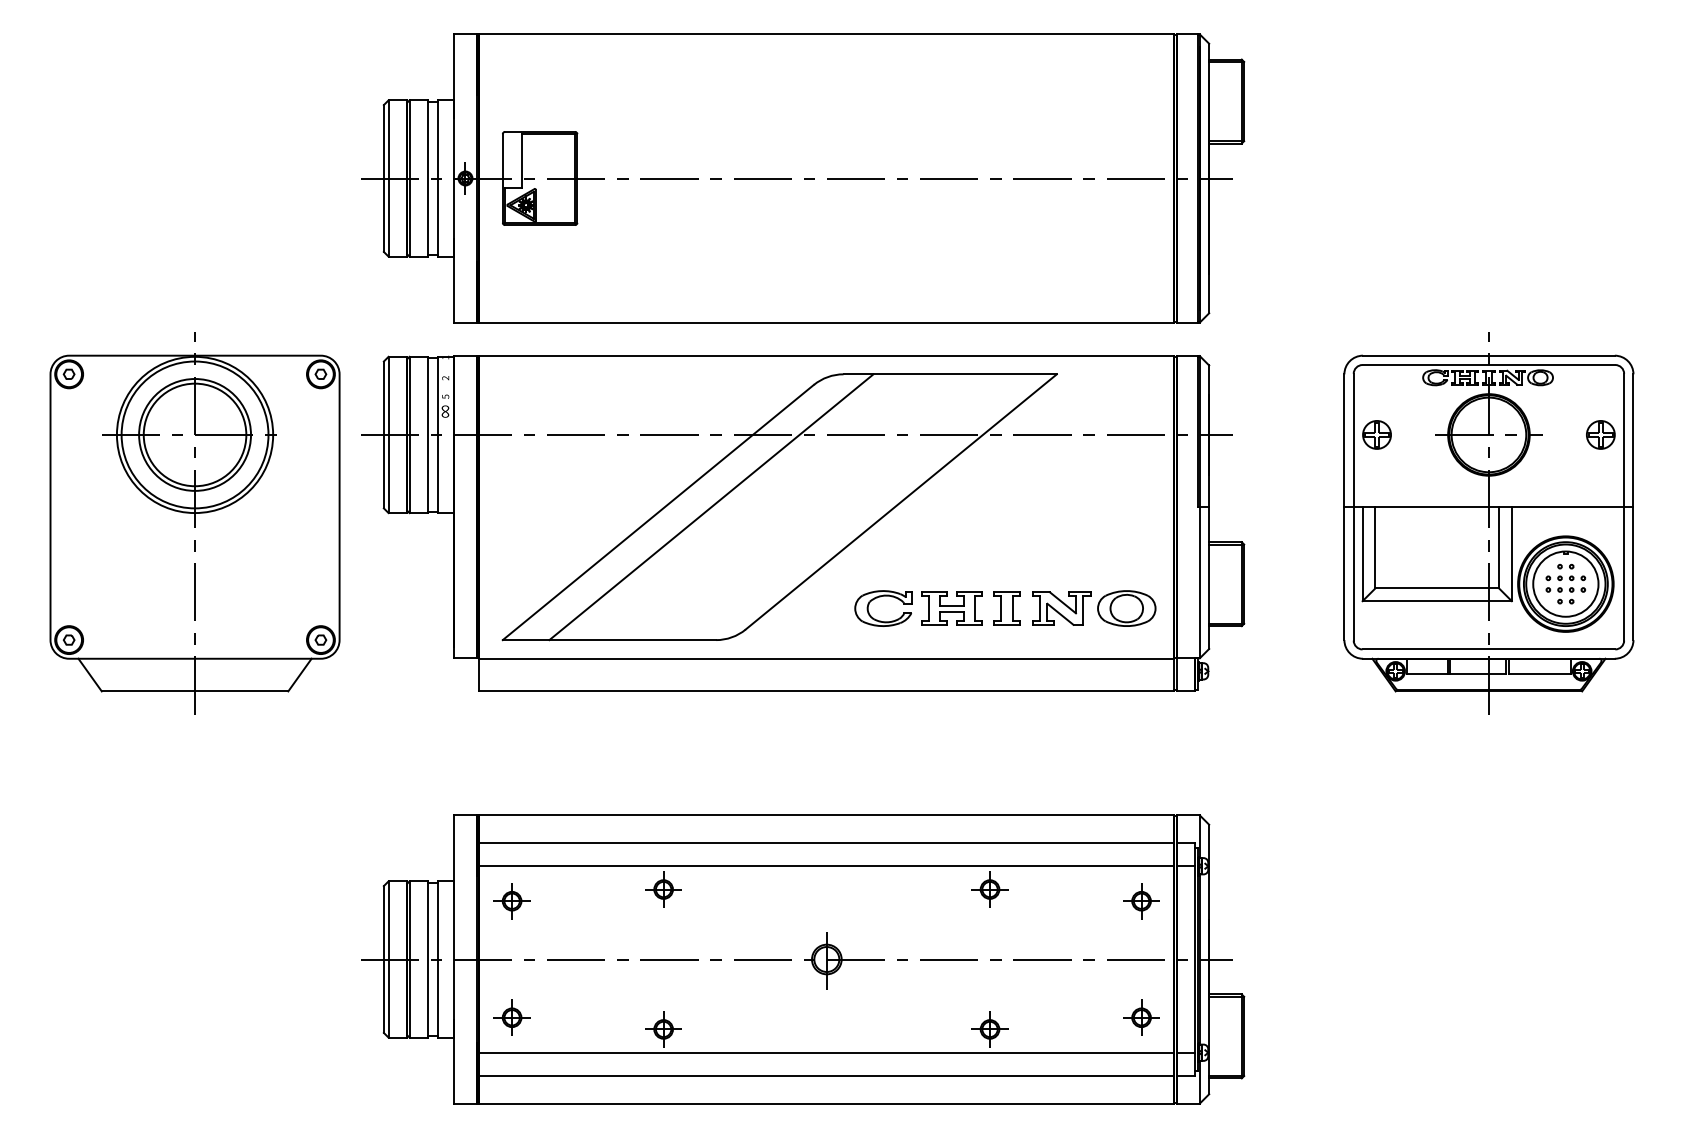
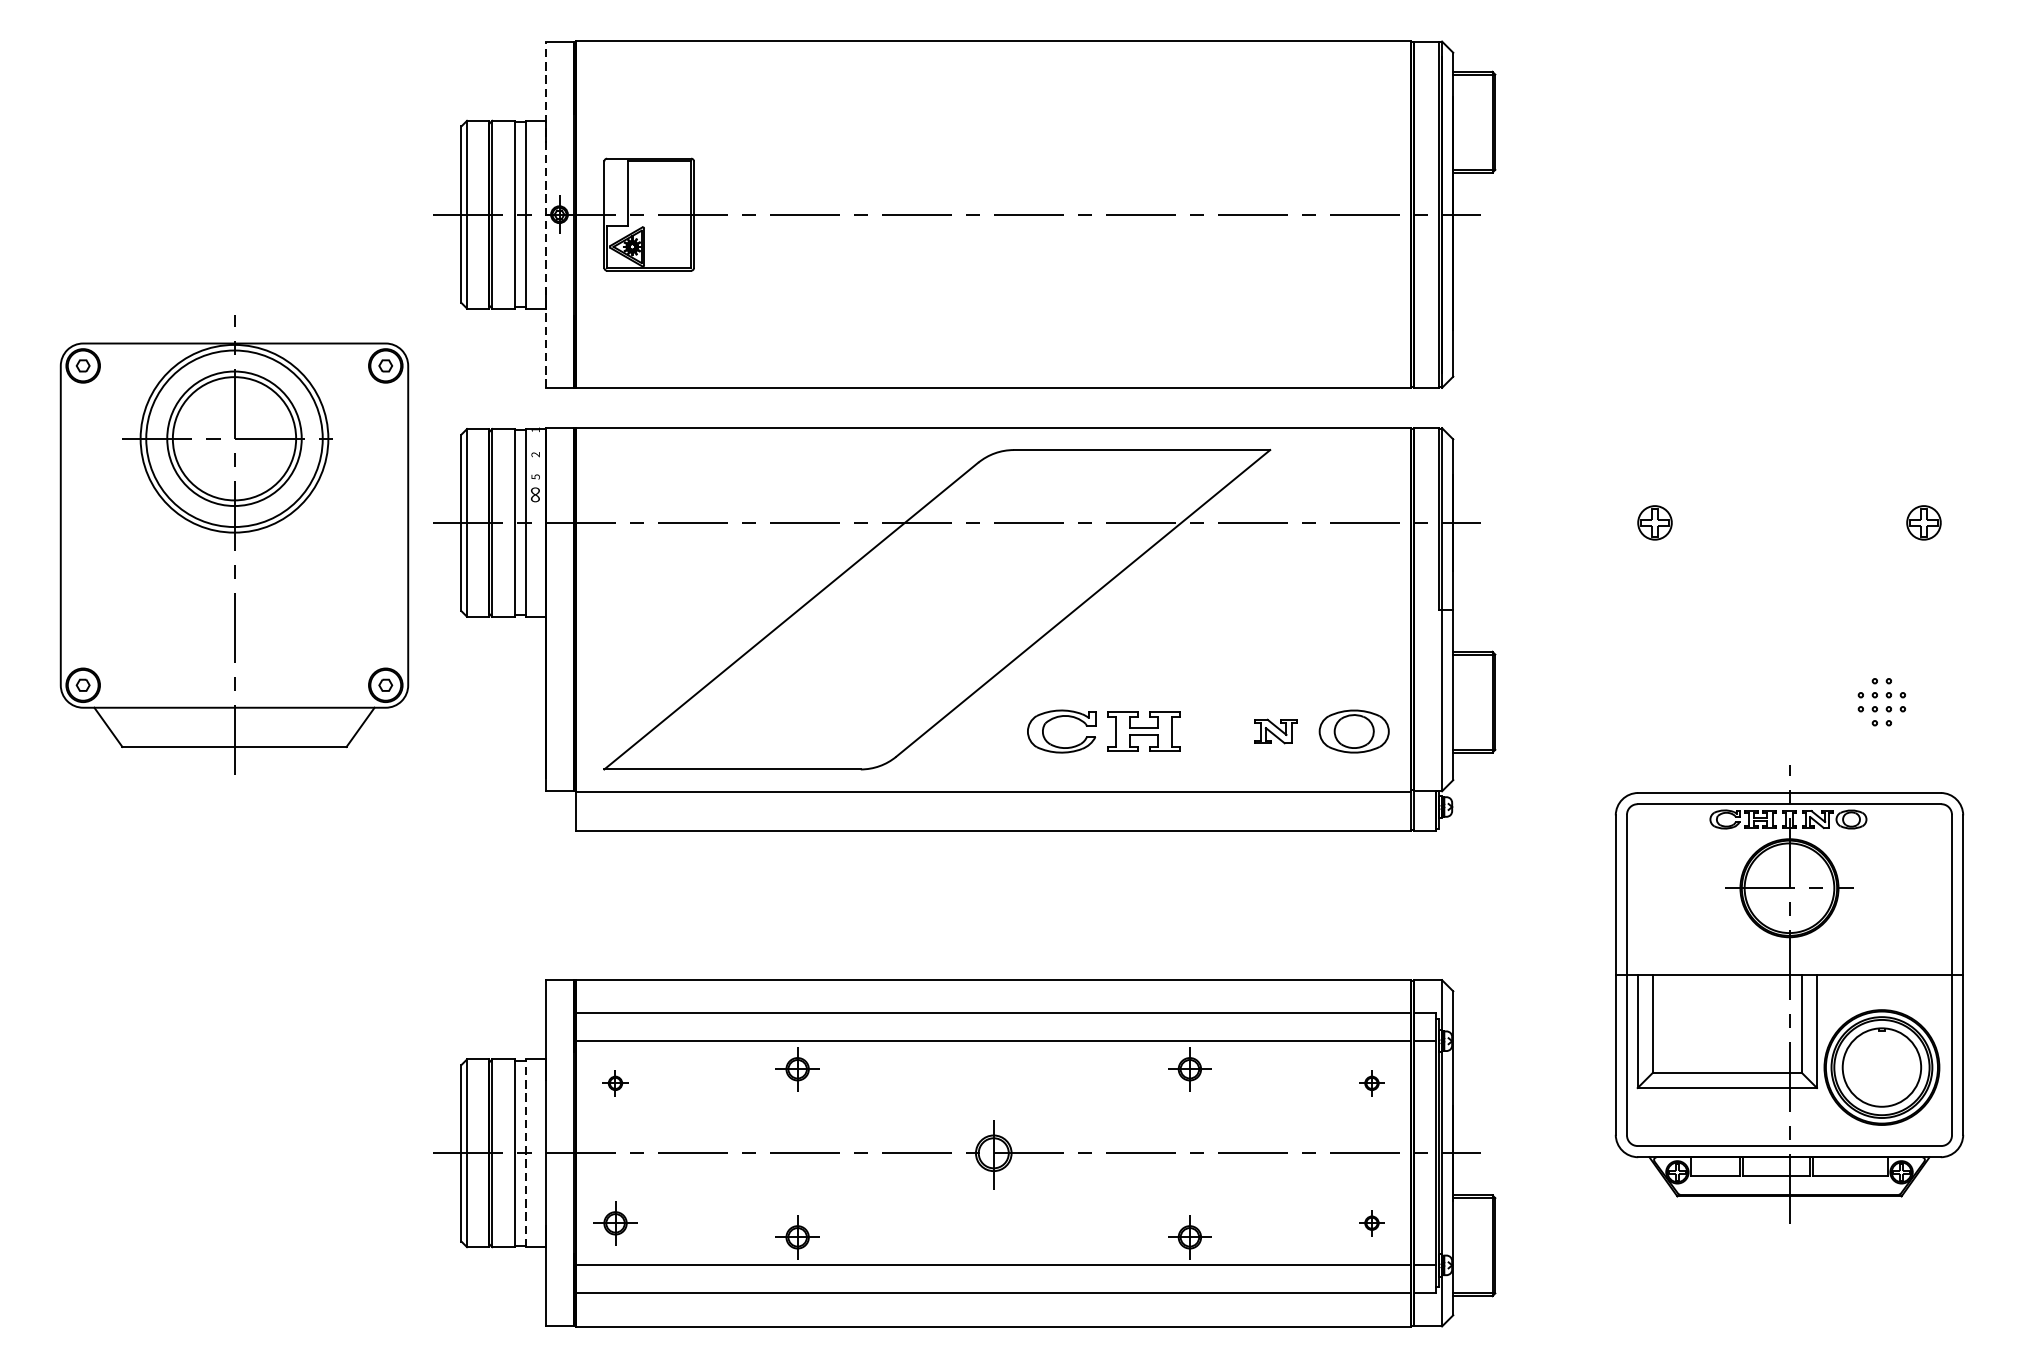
line: (453, 178) -> (545, 214), solid -> dashed
line: (711, 507) -> (855, 610), removed
part: (194, 523) -> (233, 545), moved
part: (1488, 523) -> (1788, 994), moved
part: (1006, 608) -> (1209, 731), removed
part: (1061, 608) -> (1275, 731), size x0.6
part: (511, 901) -> (614, 1083), size x0.6
part: (1141, 901) -> (1371, 1083), size x0.6
line: (437, 959) -> (525, 1153), solid -> dashed
part: (1141, 1017) -> (1371, 1223), size x0.6

